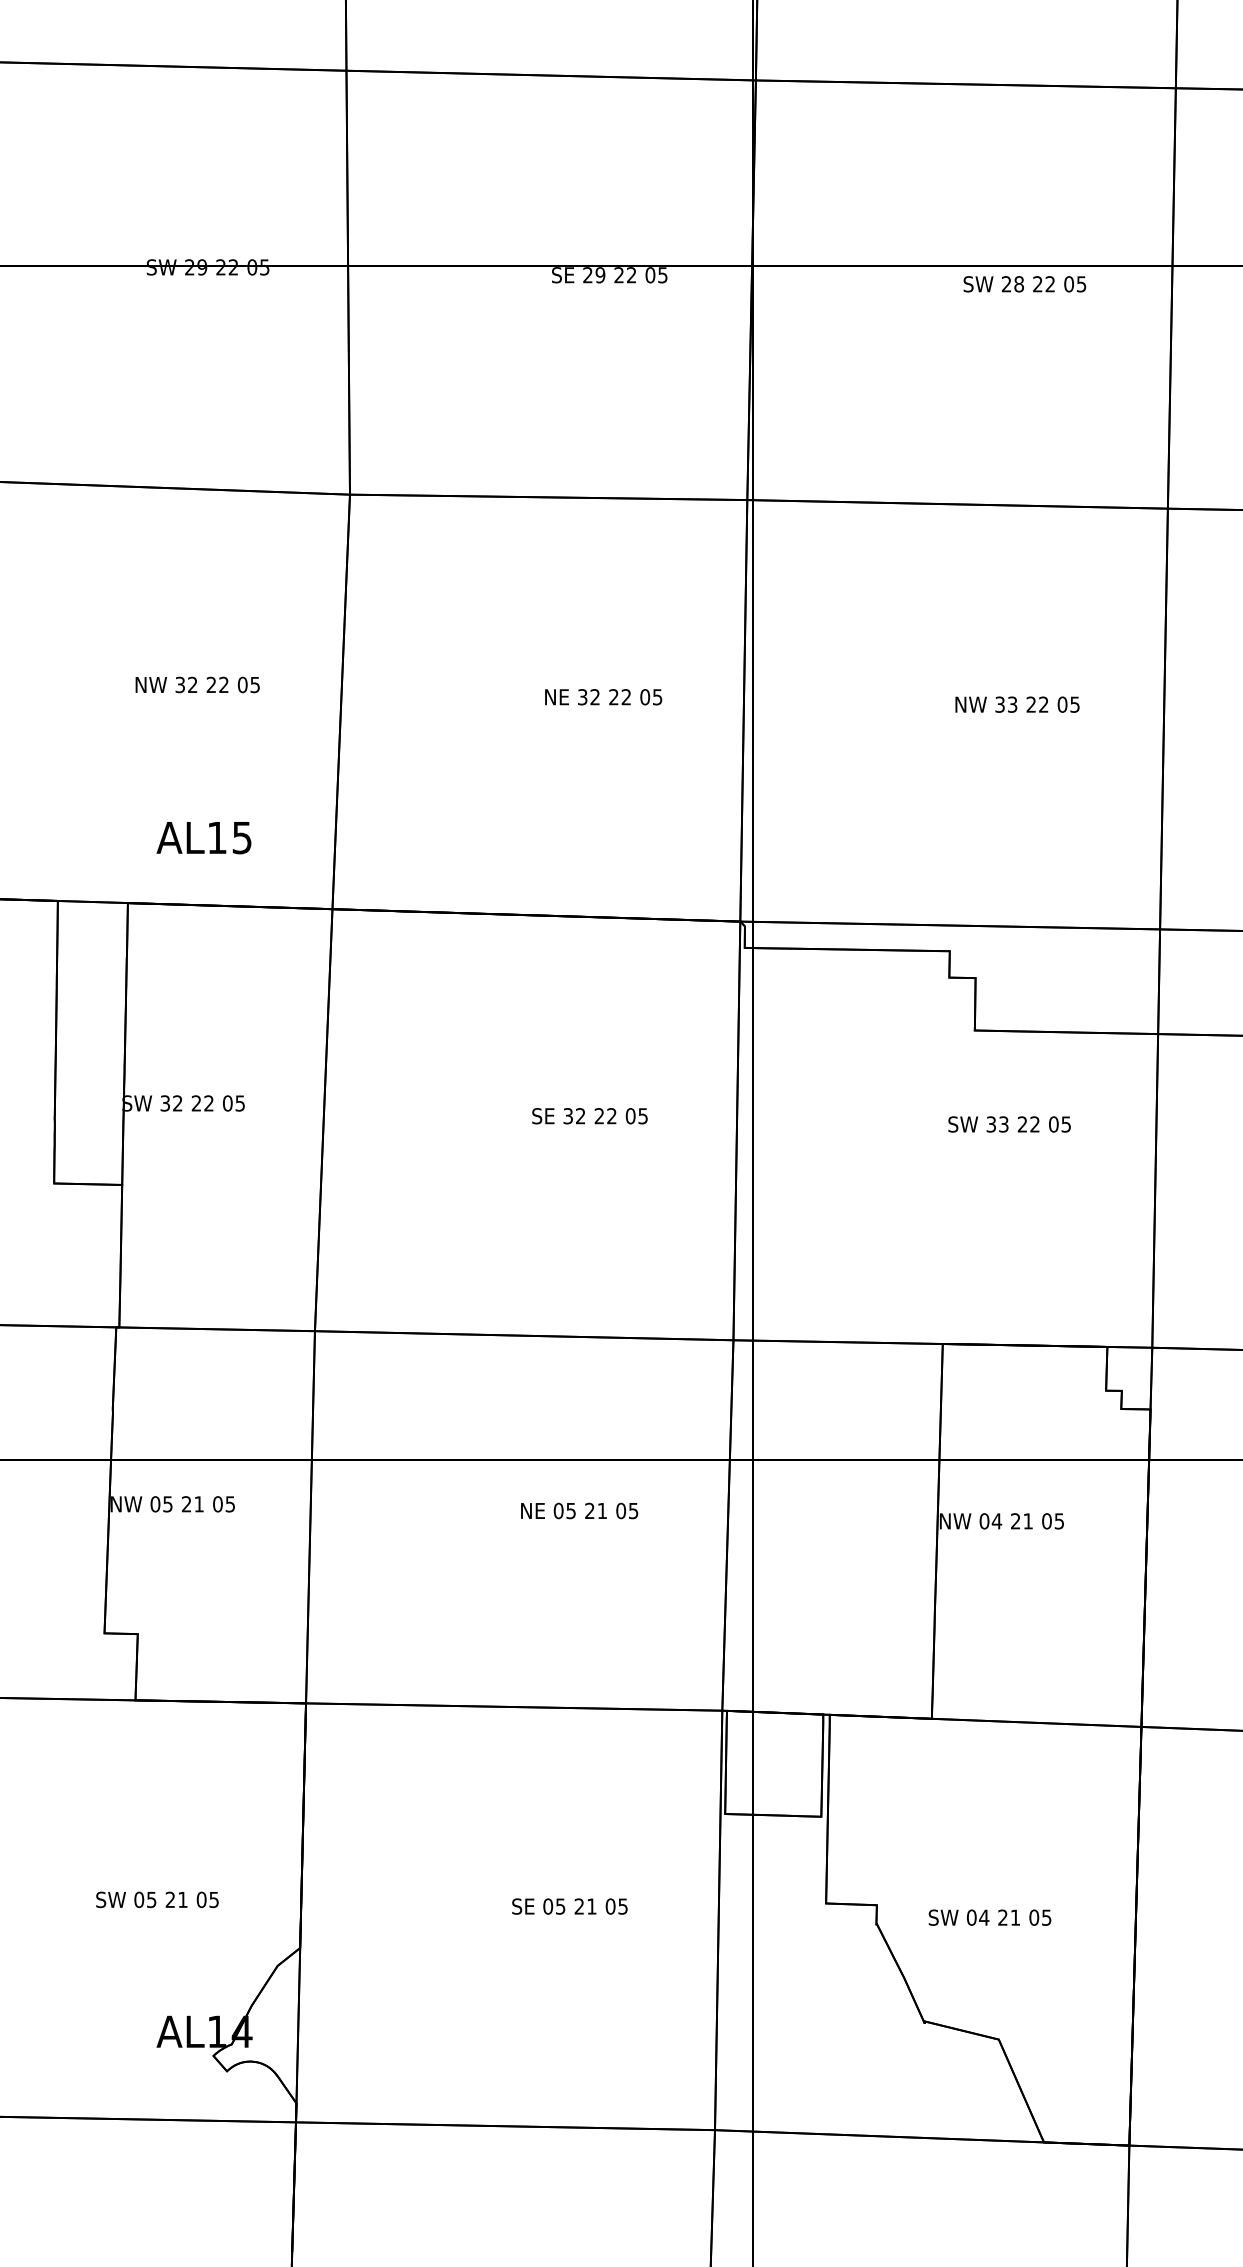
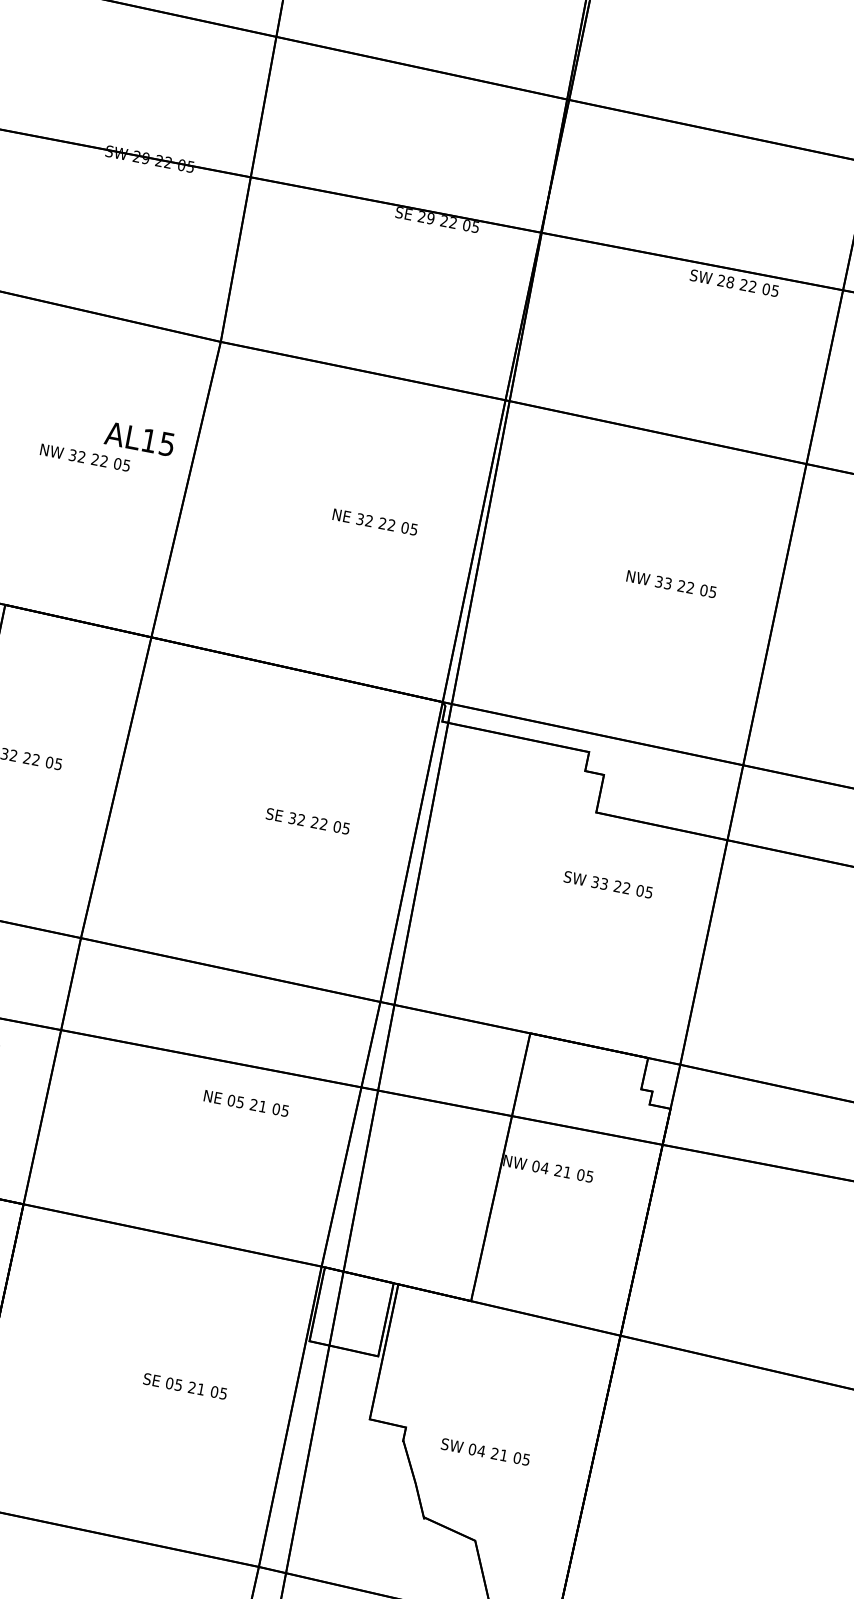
text: (203, 838) -> (139, 439), moved

